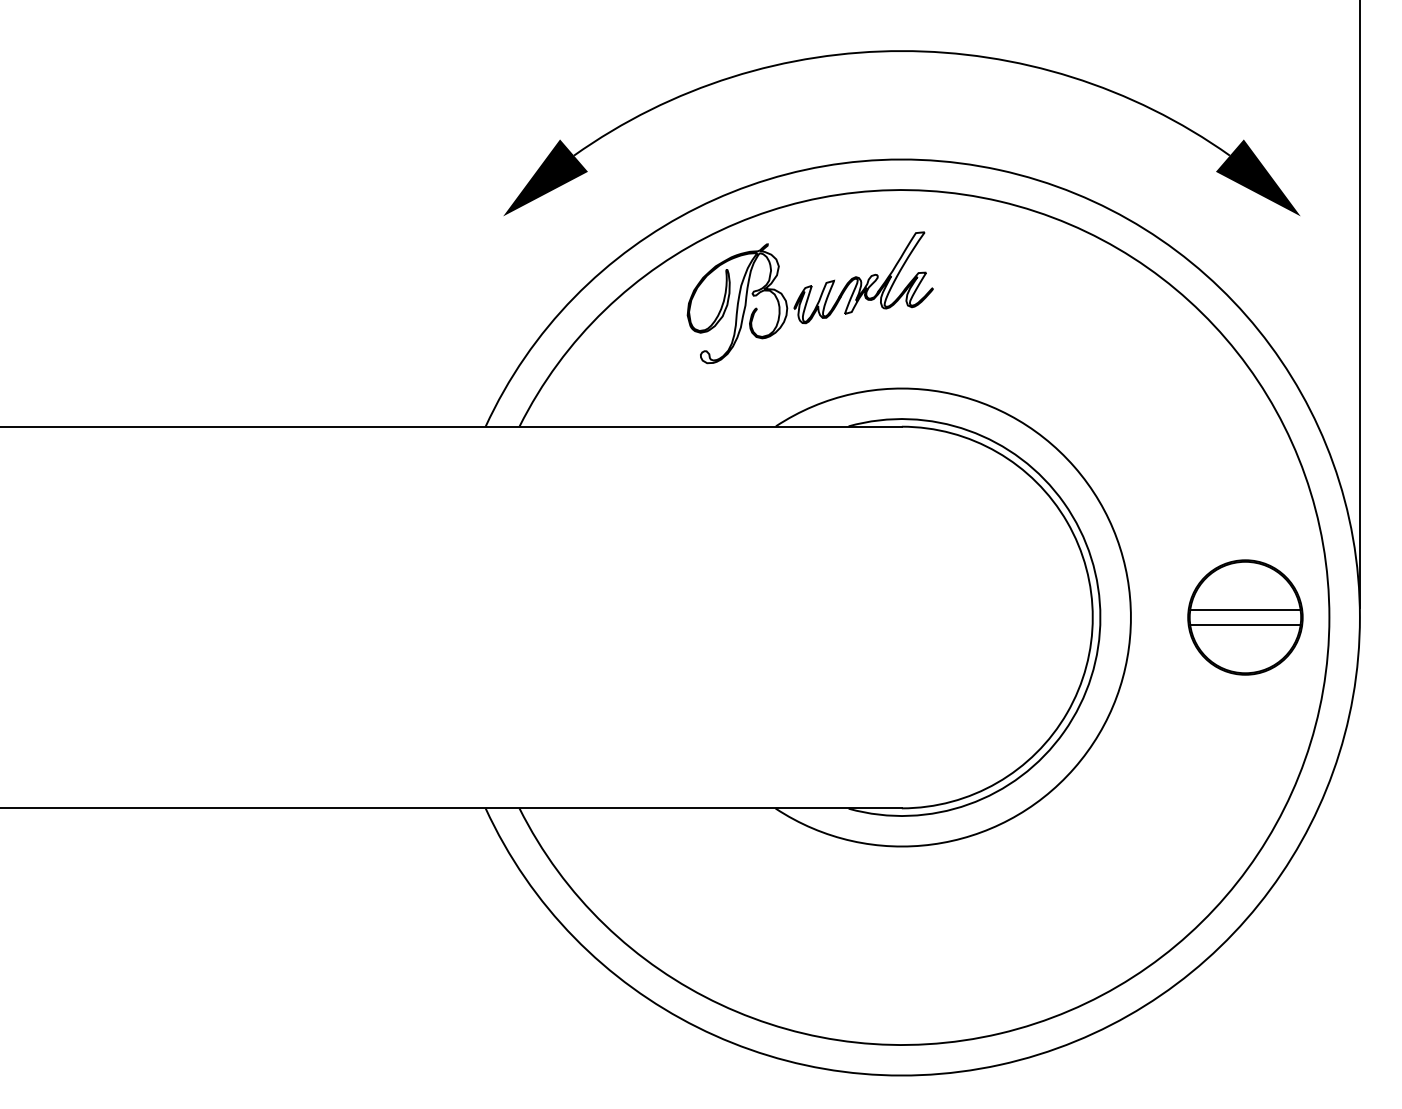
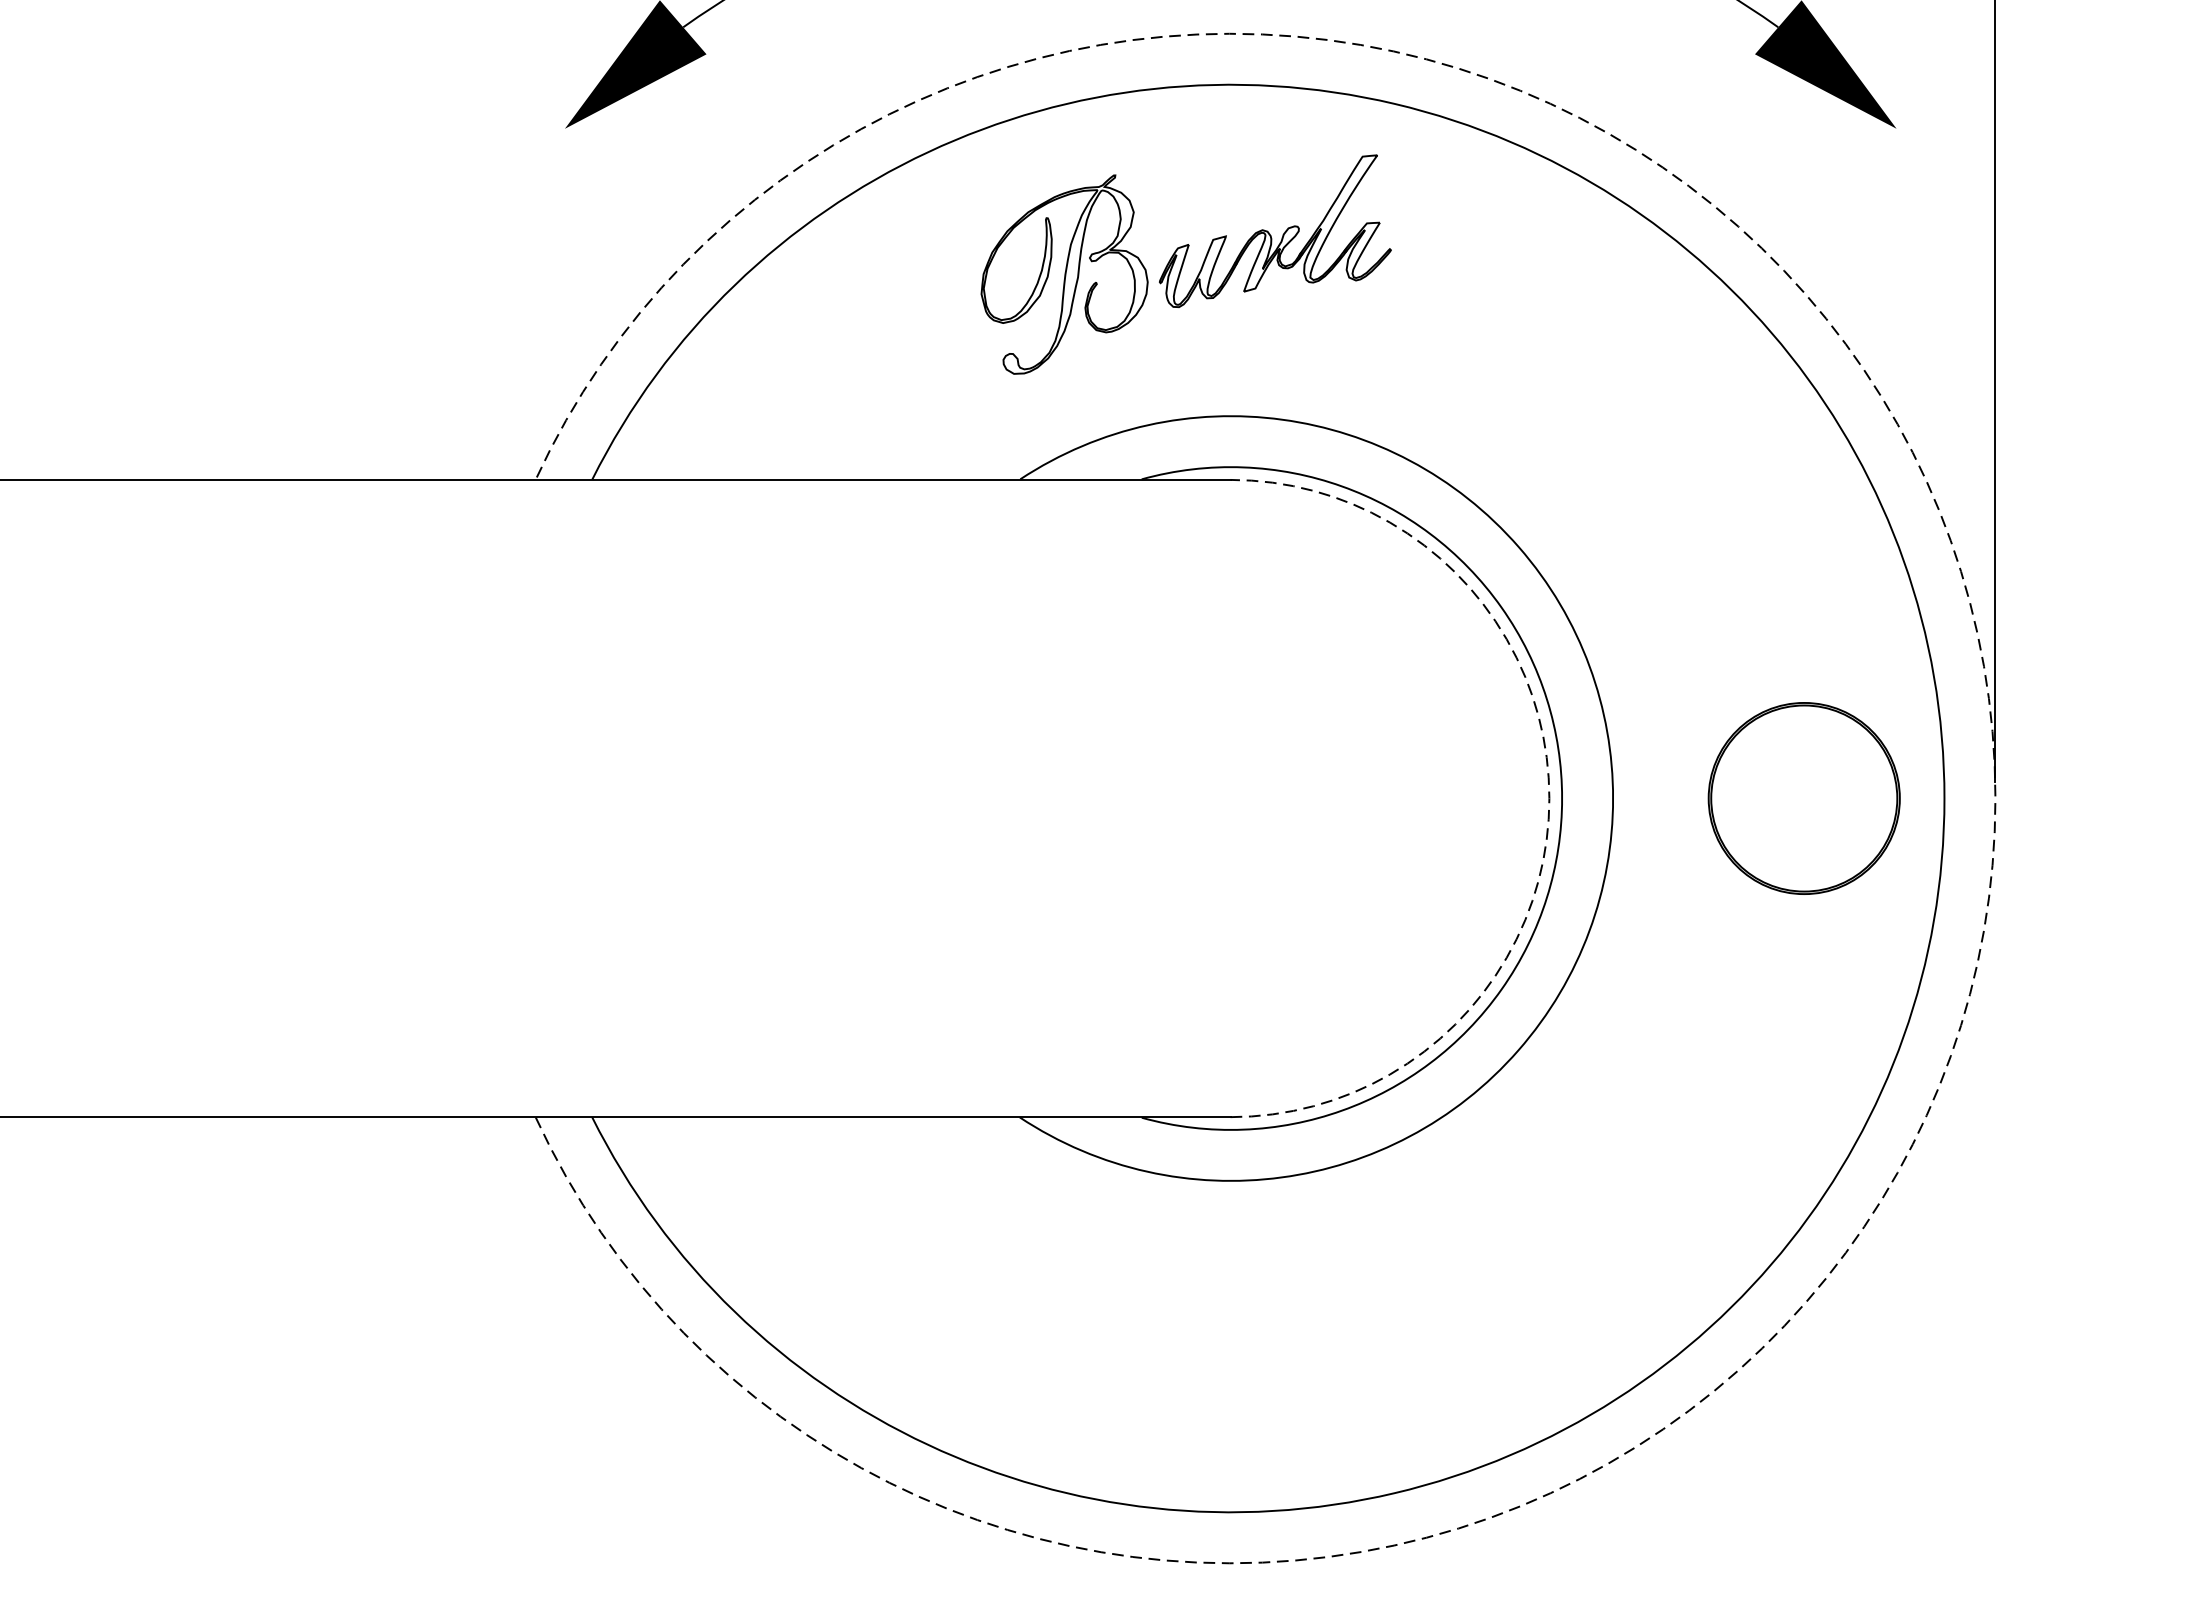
part: (809, 297) -> (1184, 264), moved
line: (1245, 609) -> (1804, 785), removed
arc: (1092, 617) -> (1548, 798), solid -> dashed
arc: (1359, 617) -> (1994, 798), solid -> dashed
line: (1245, 625) -> (1804, 811), removed

